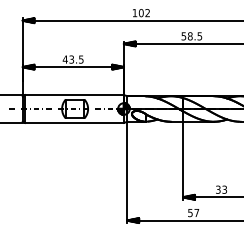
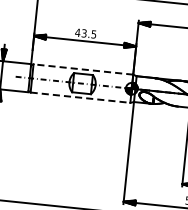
line: (74, 95) -> (83, 69), solid -> dashed
line: (75, 122) -> (81, 97), solid -> dashed

